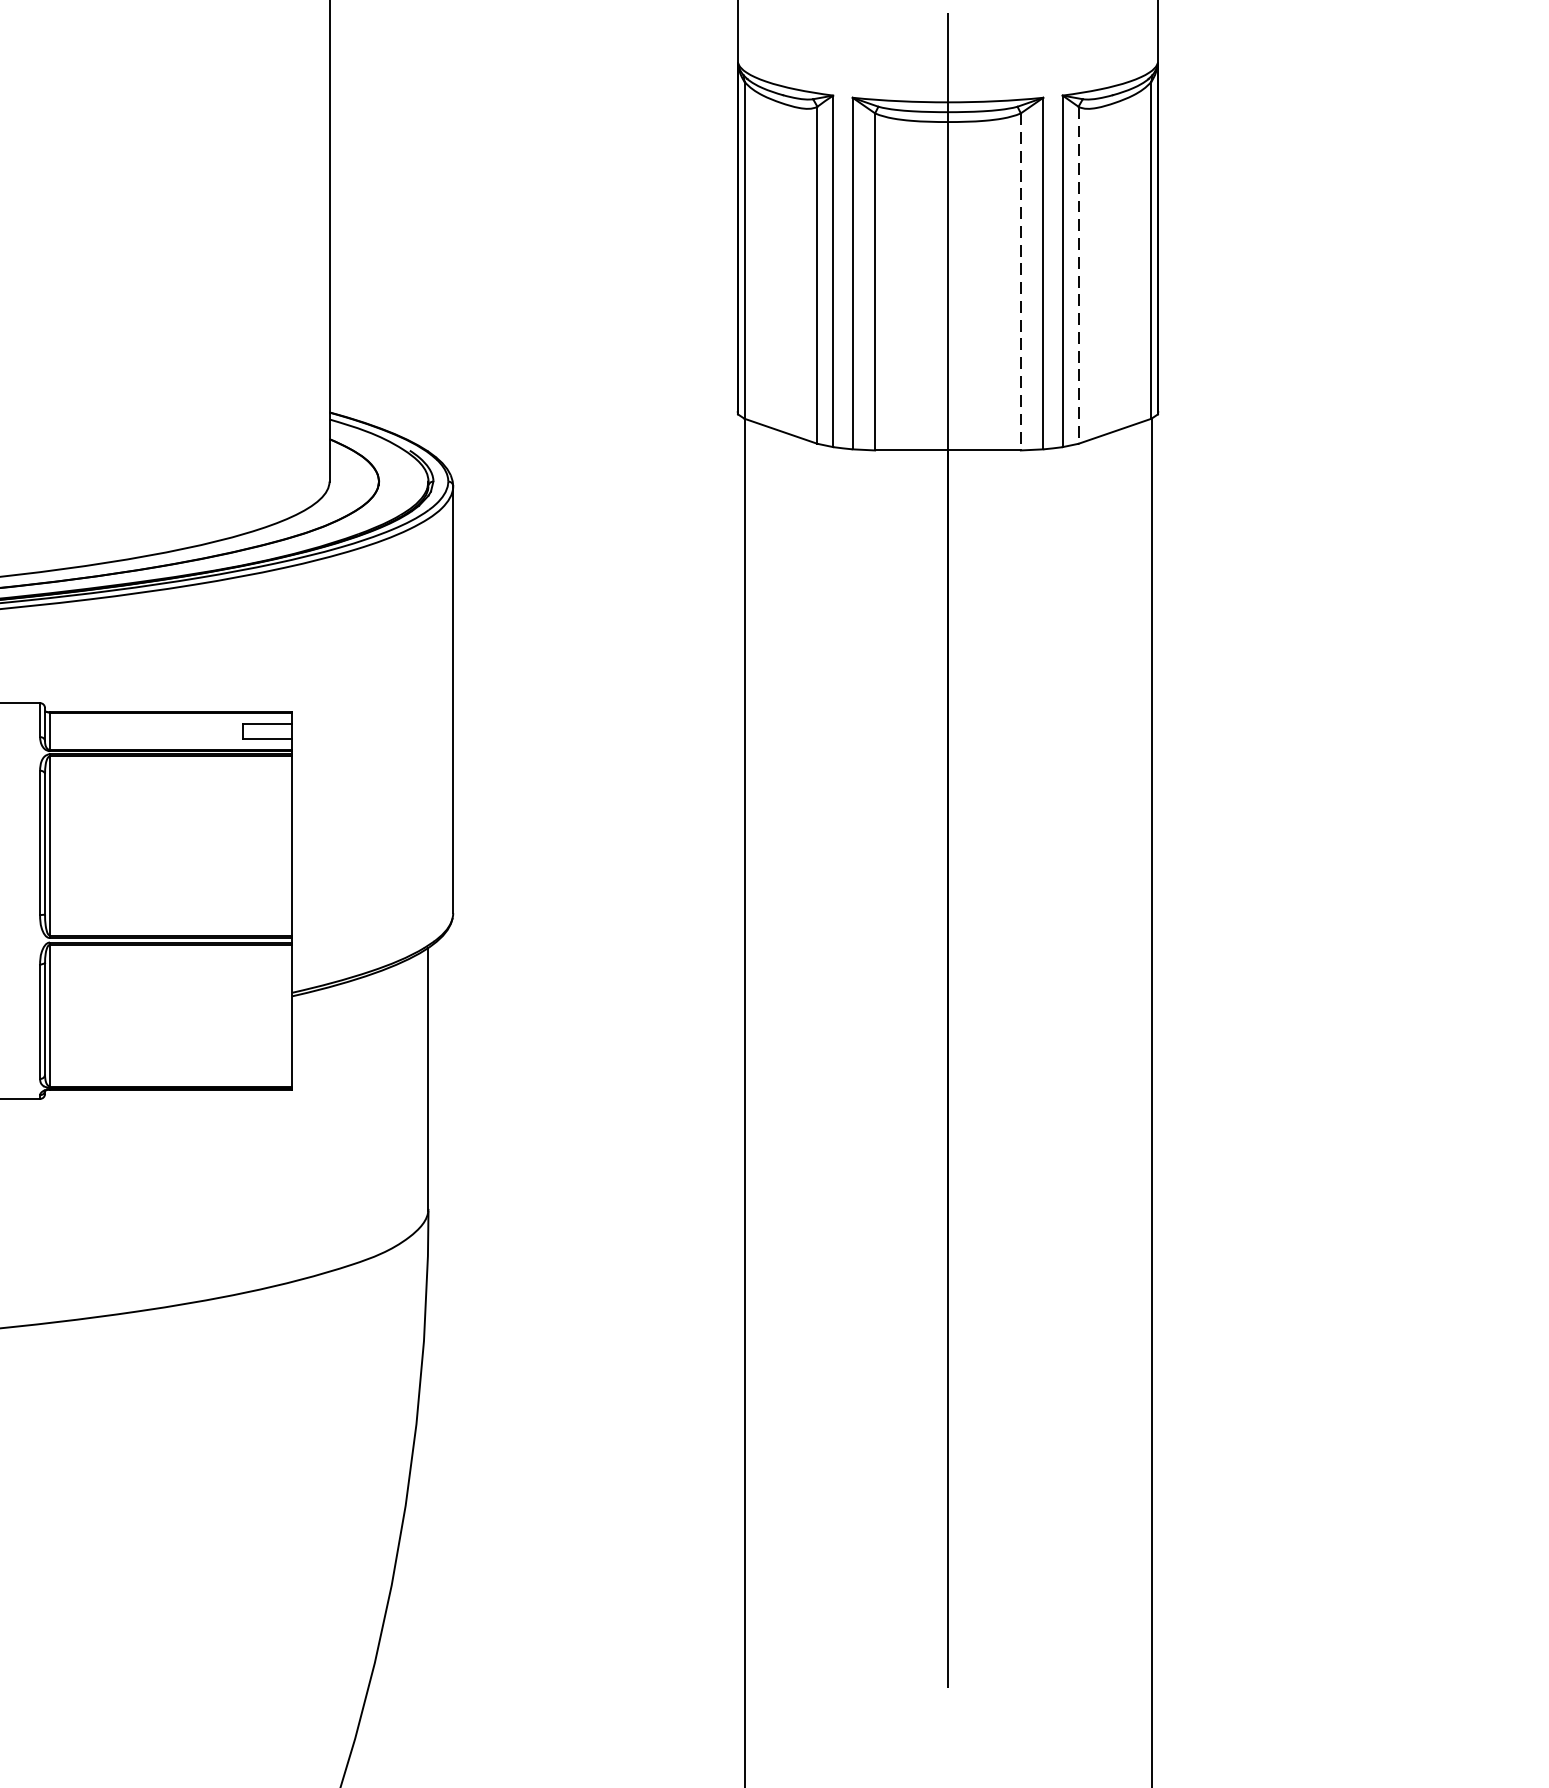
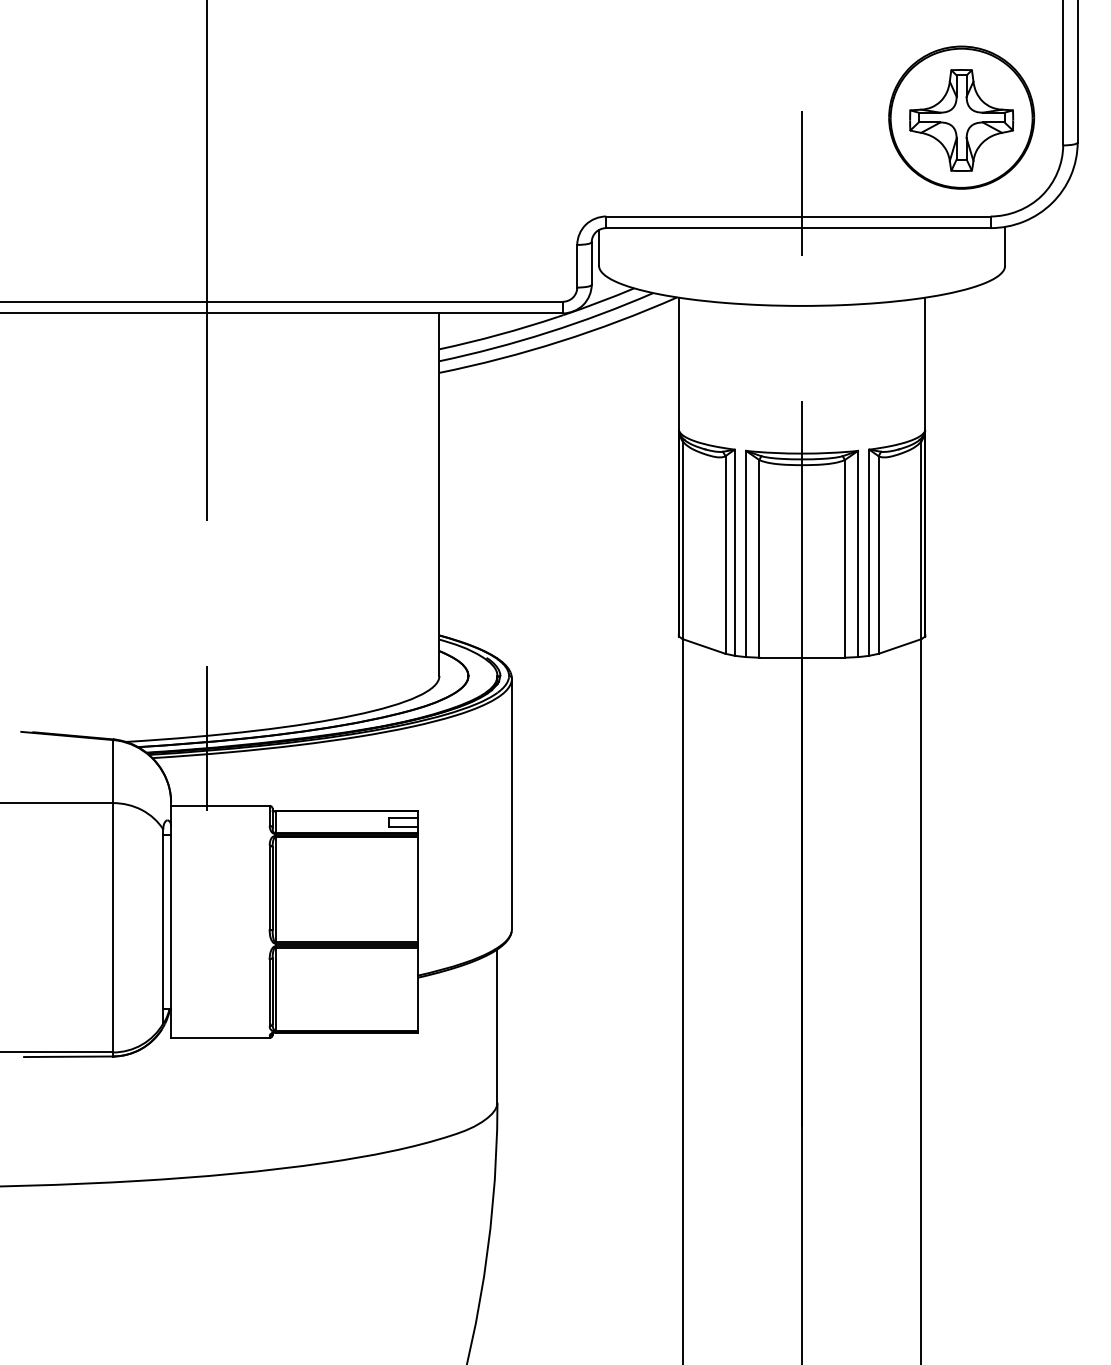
line: (1078, 276) -> (878, 555), dashed -> solid
line: (1020, 281) -> (844, 558), dashed -> solid

